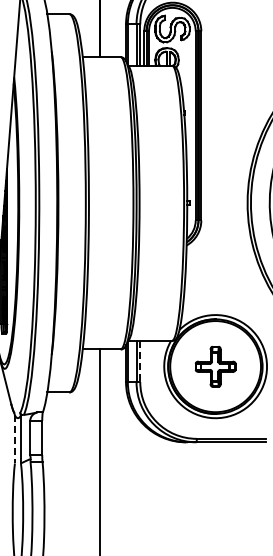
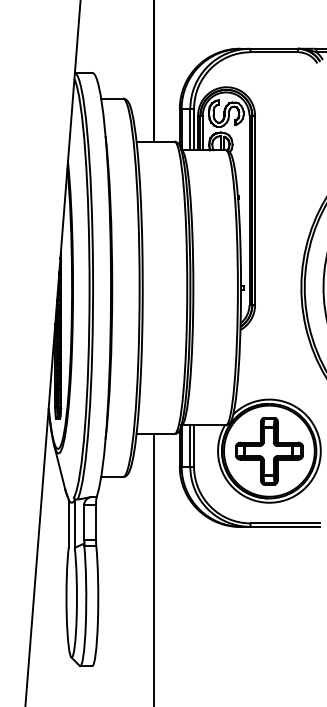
line: (140, 361) -> (194, 446), dashed -> solid
part: (215, 366) -> (269, 451), size x1.67
line: (14, 438) -> (68, 523), dashed -> solid

